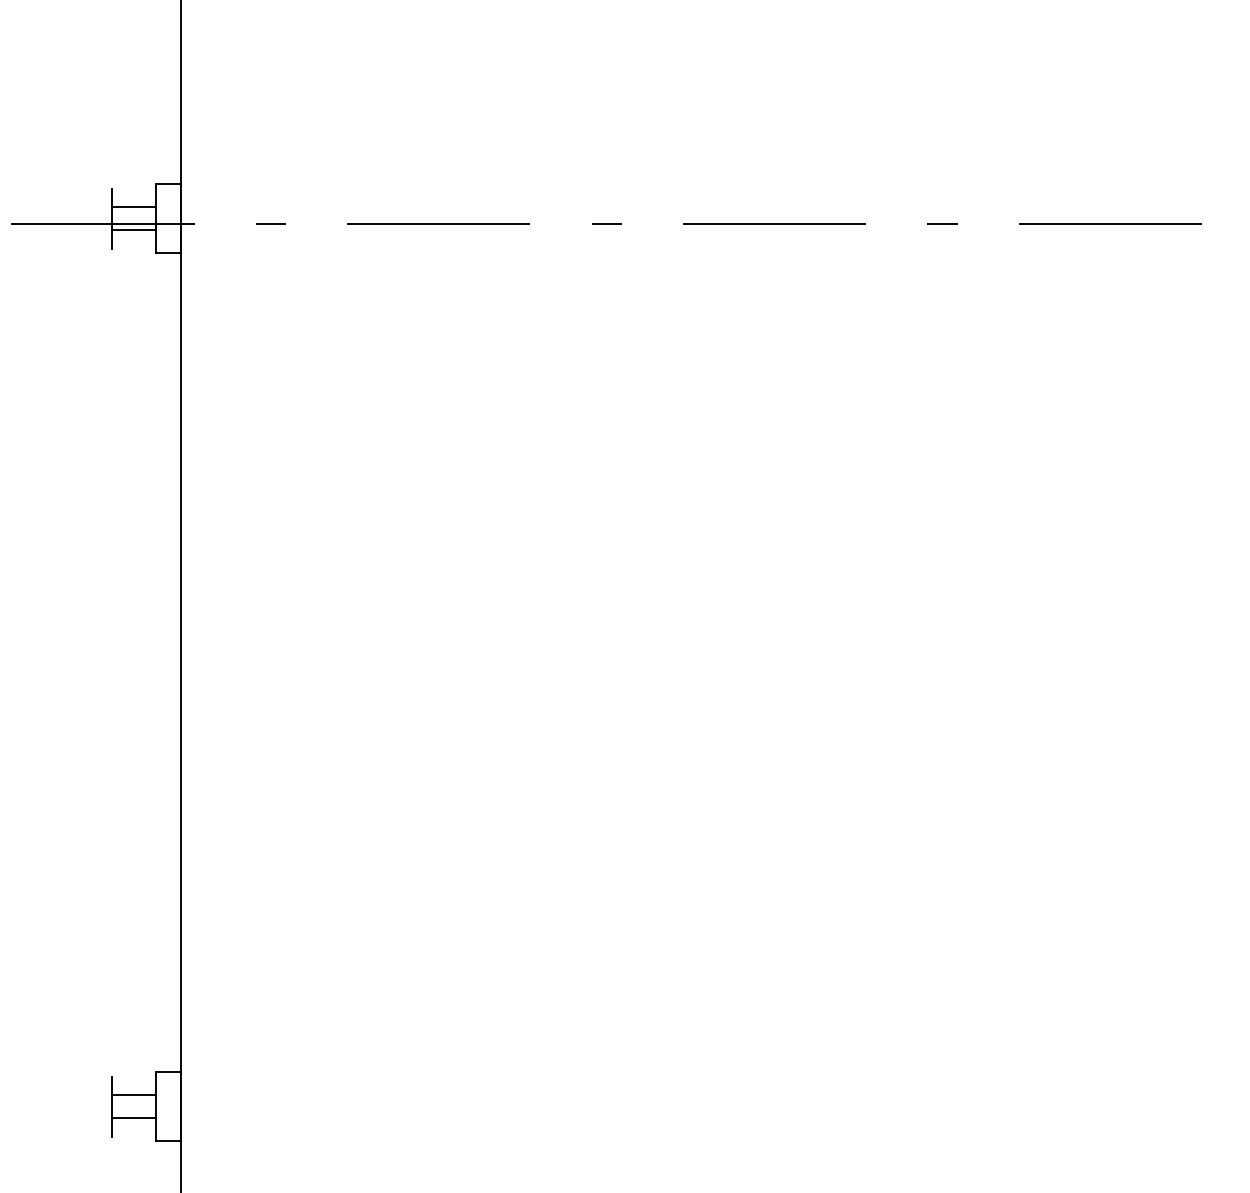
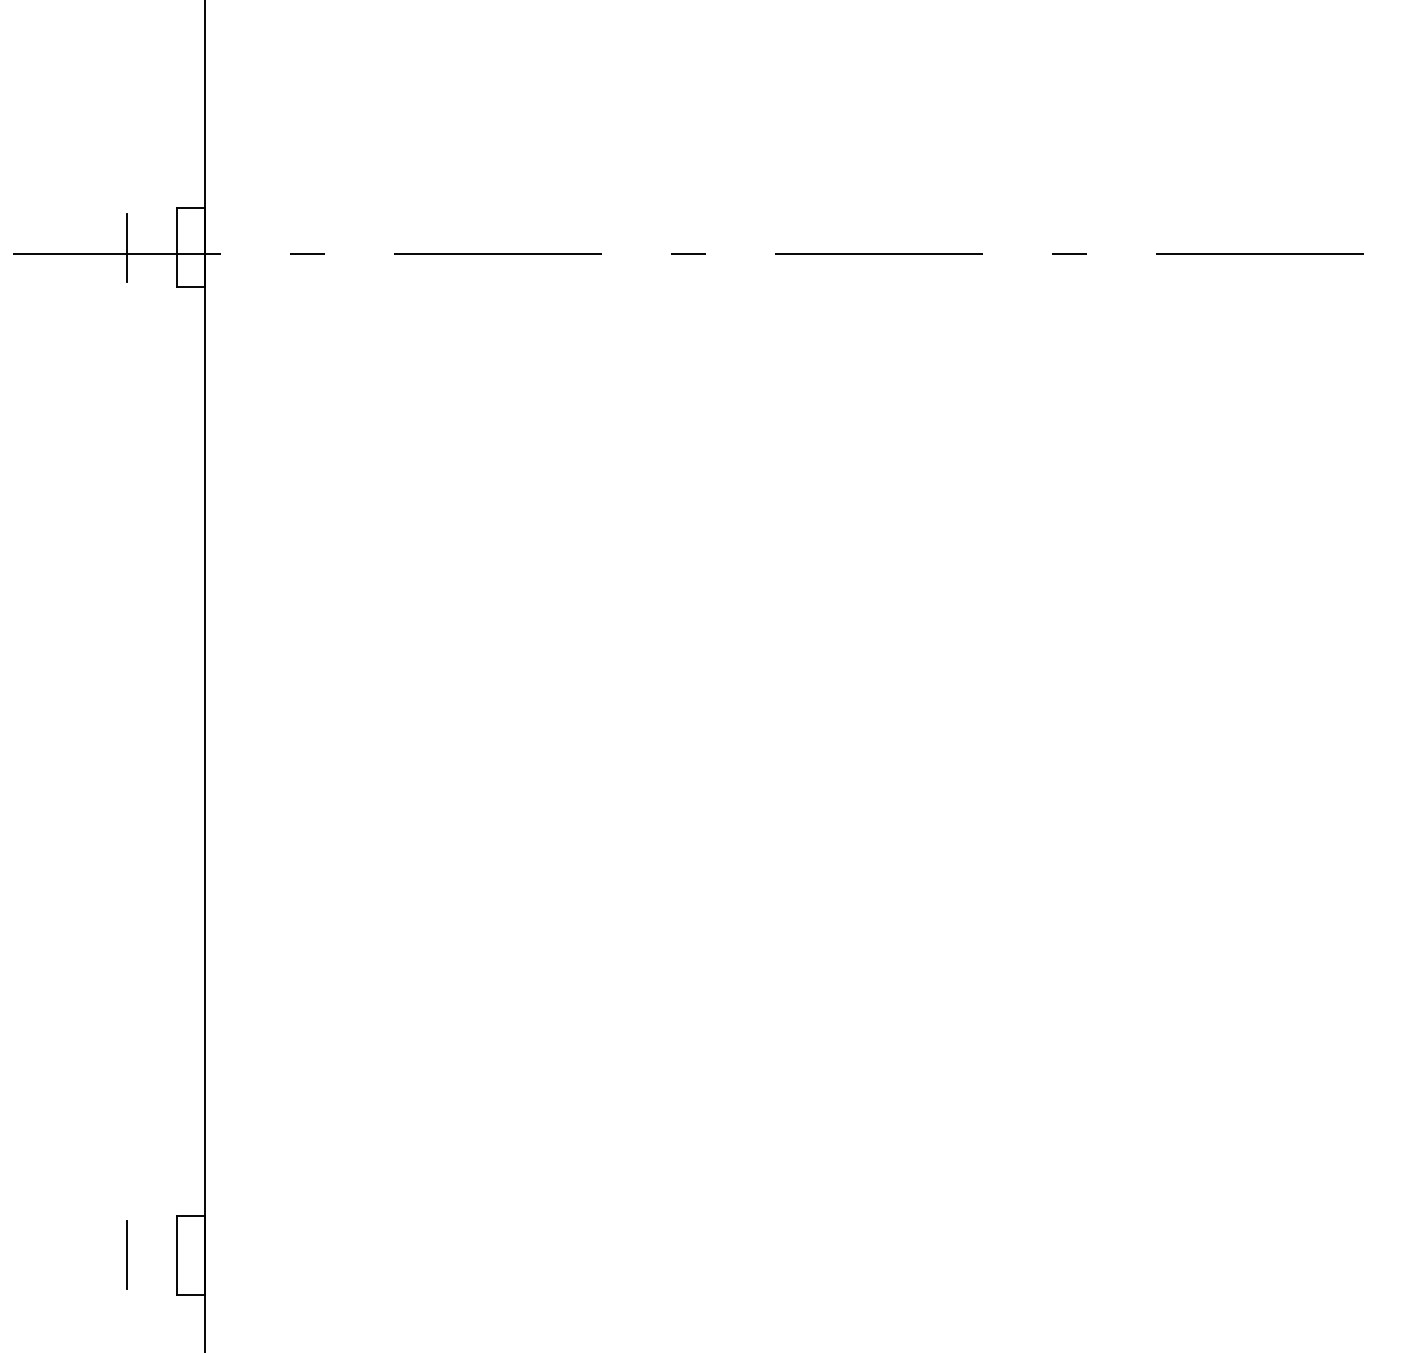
line: (133, 206) -> (151, 234), removed
line: (133, 229) -> (151, 260), removed
line: (133, 1095) -> (151, 1242), removed
line: (133, 1118) -> (151, 1268), removed

